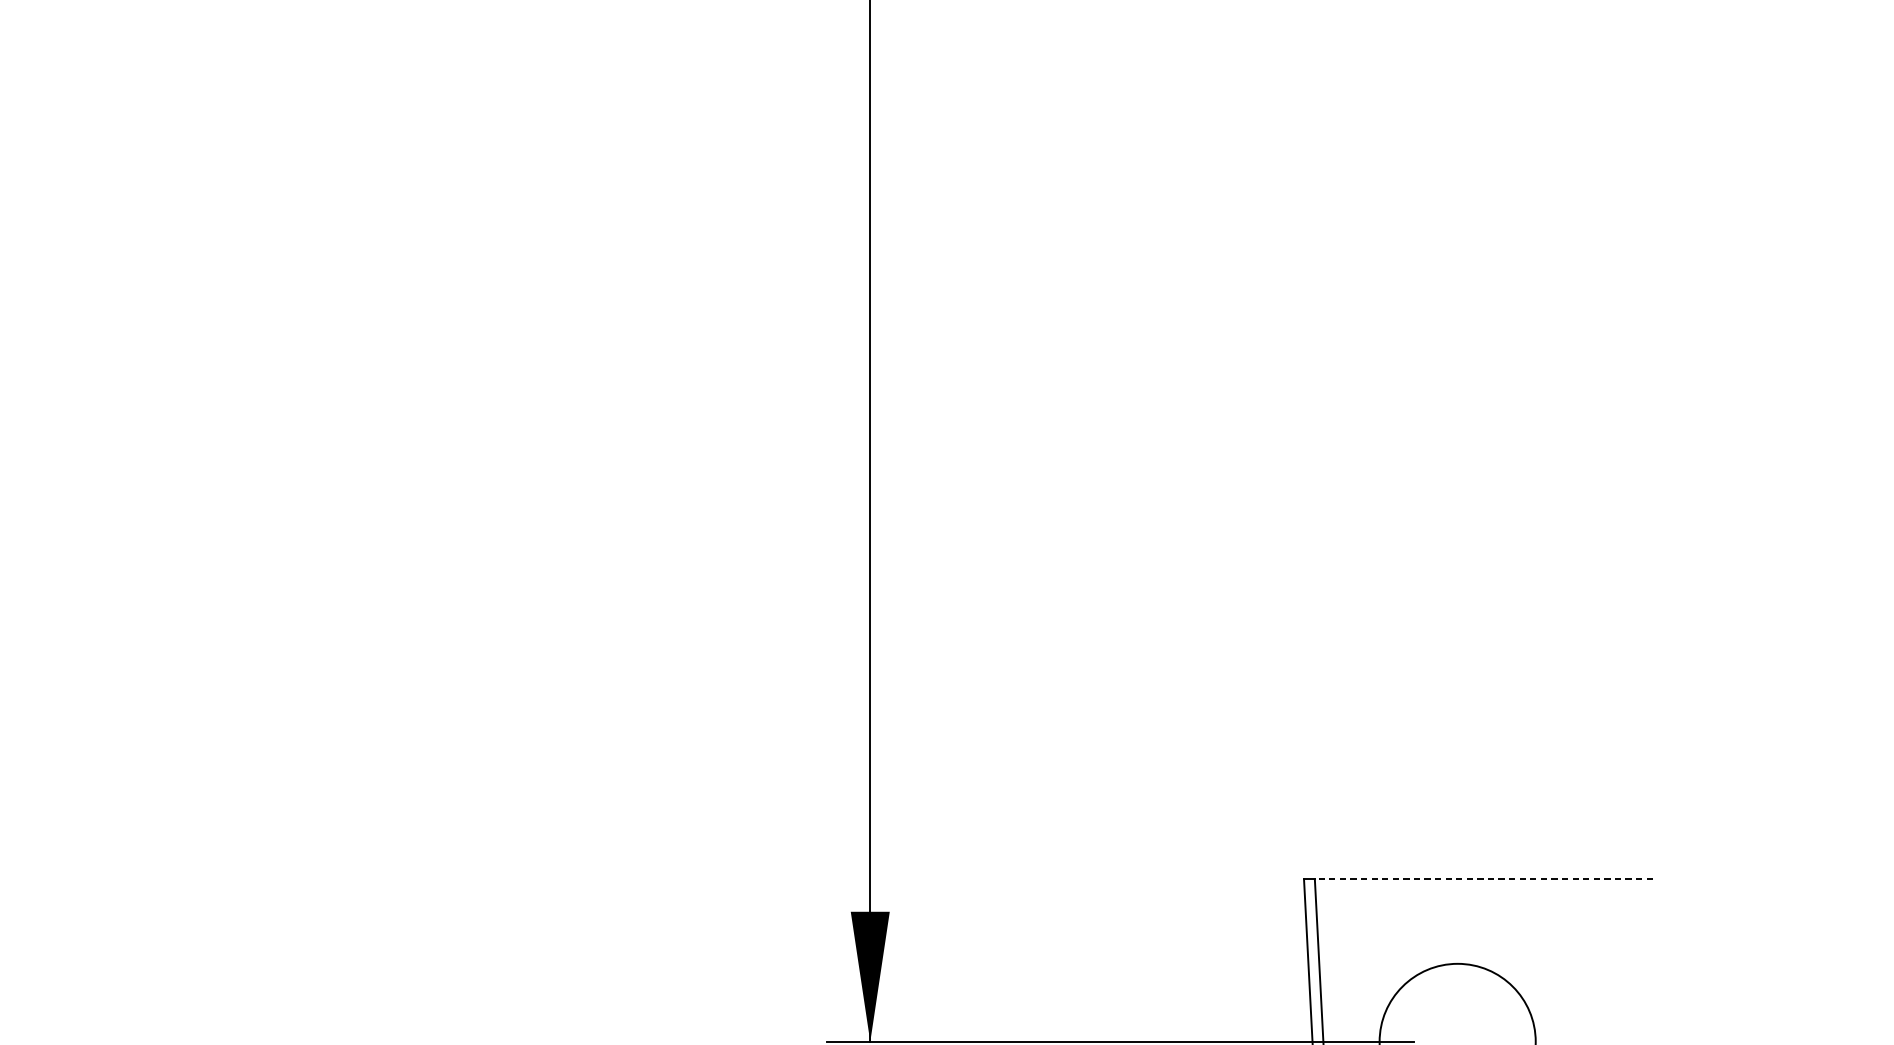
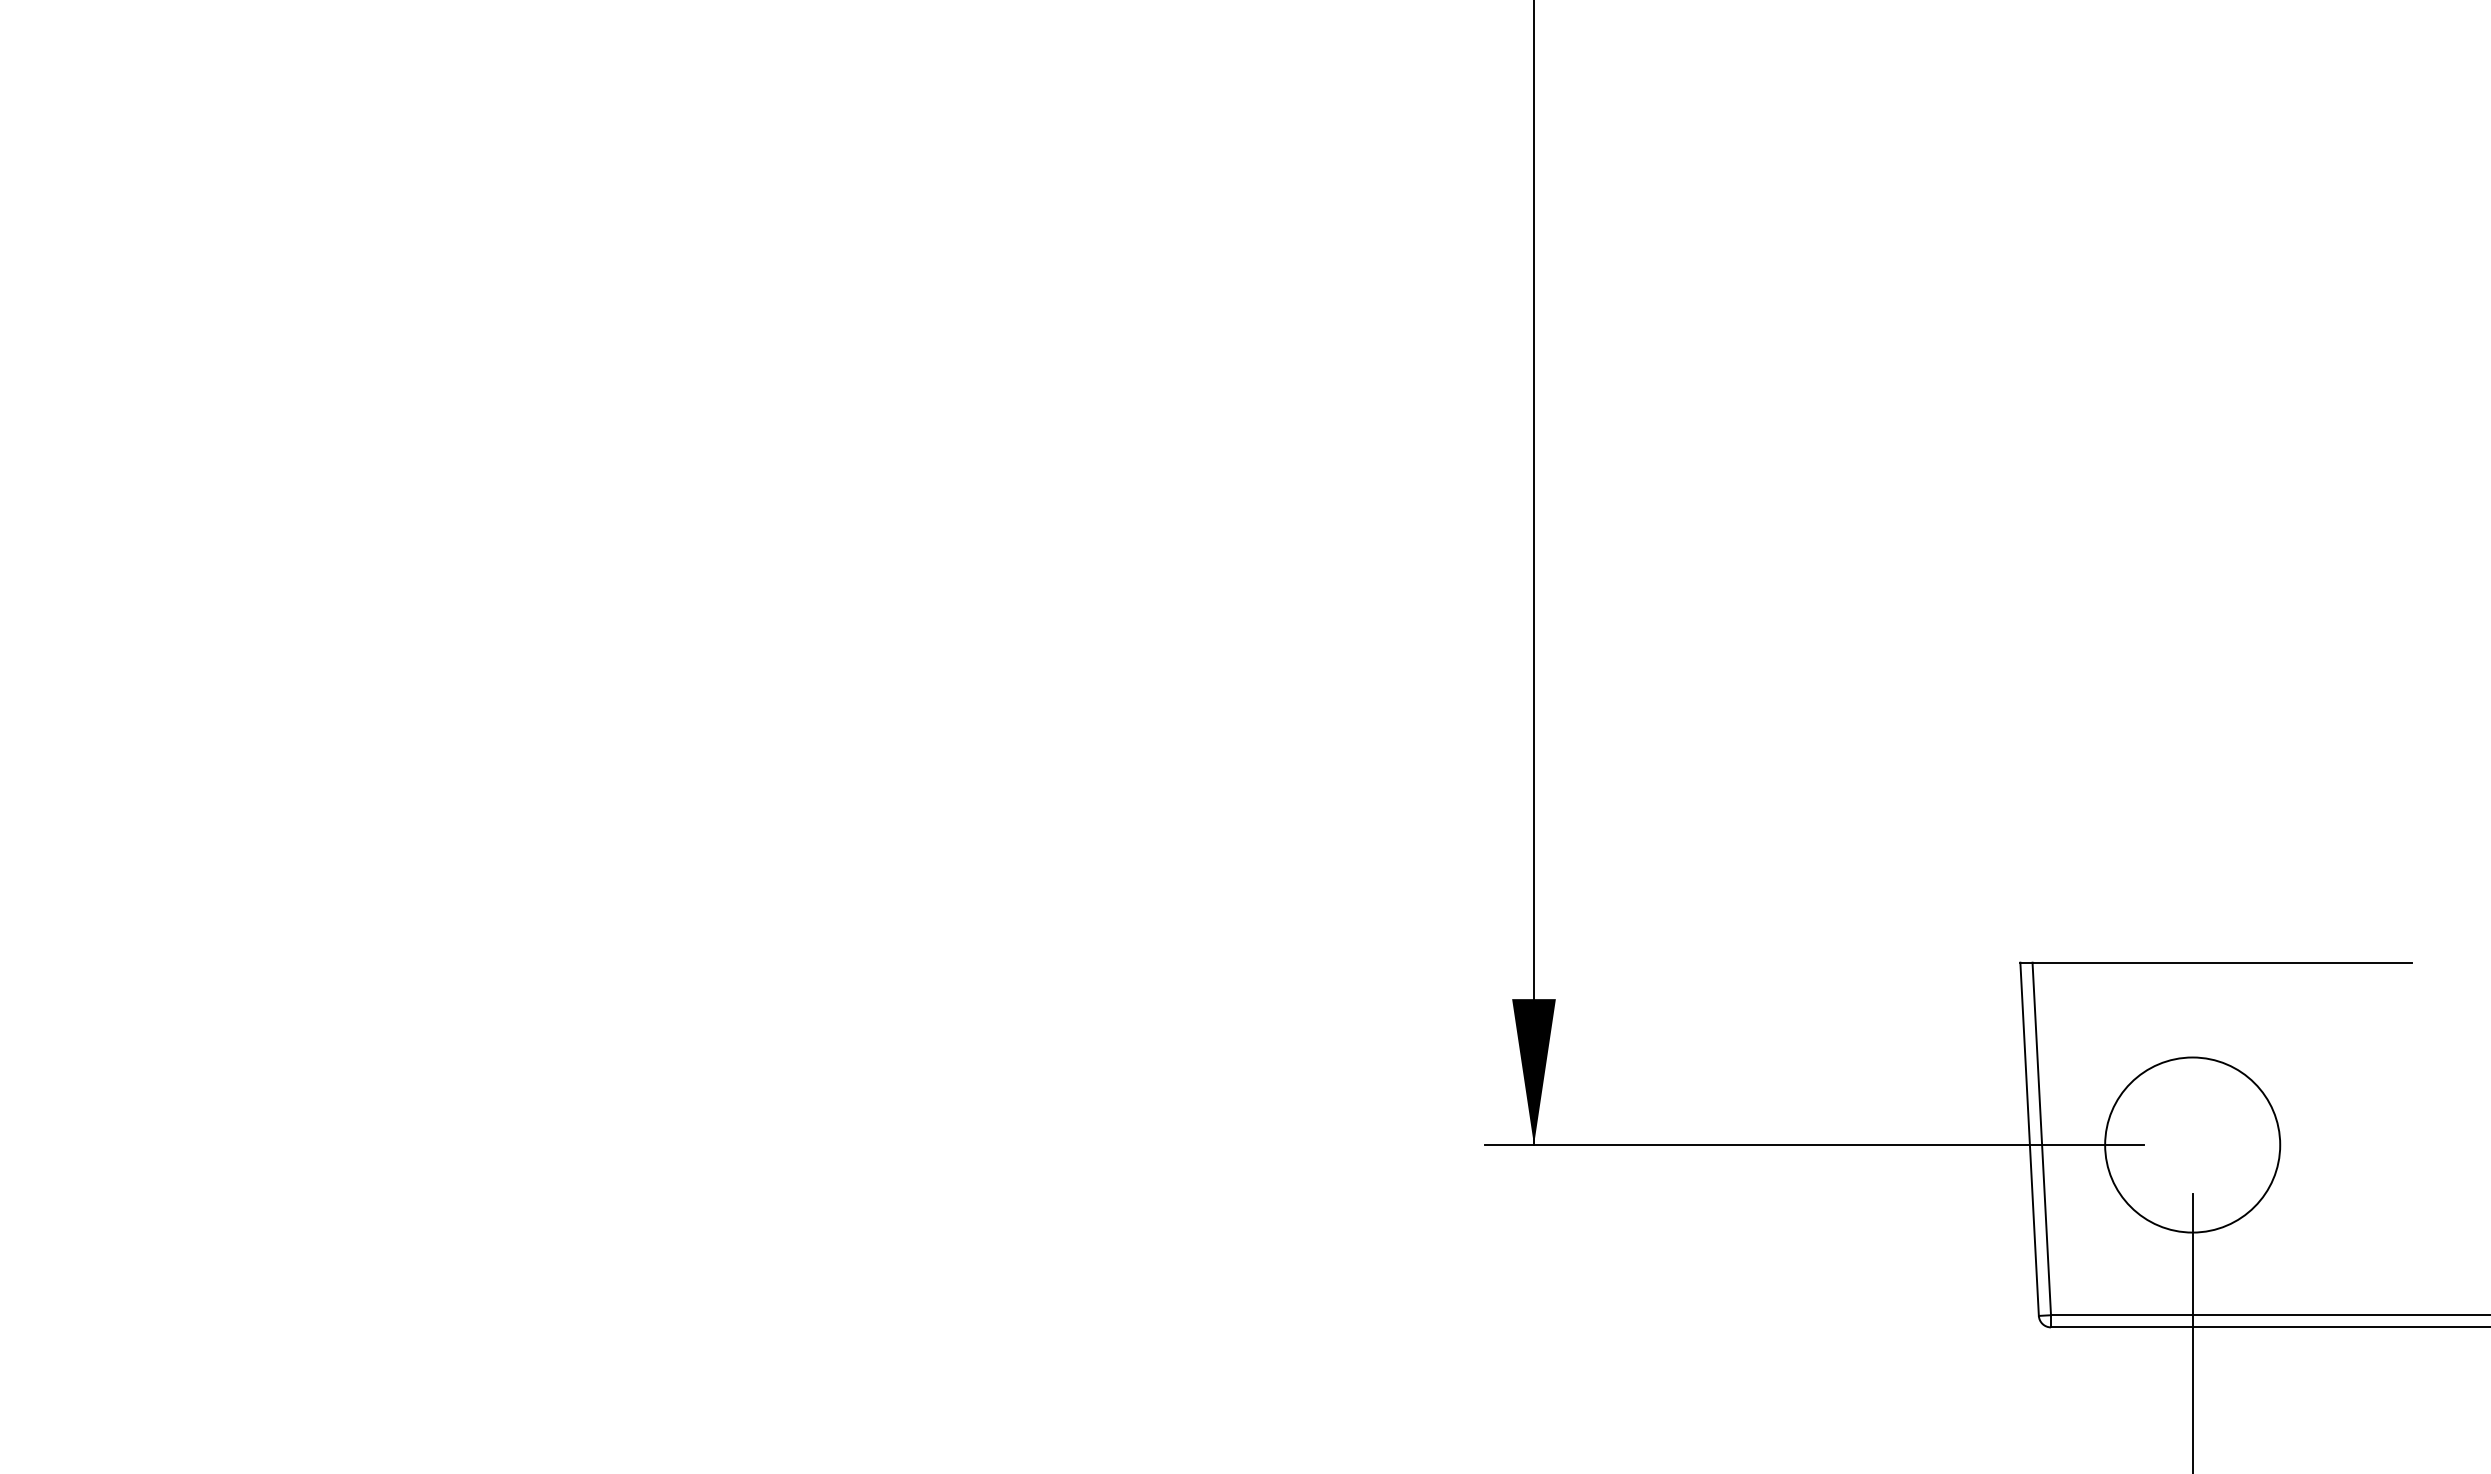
line: (1483, 879) -> (2221, 962), dashed -> solid

